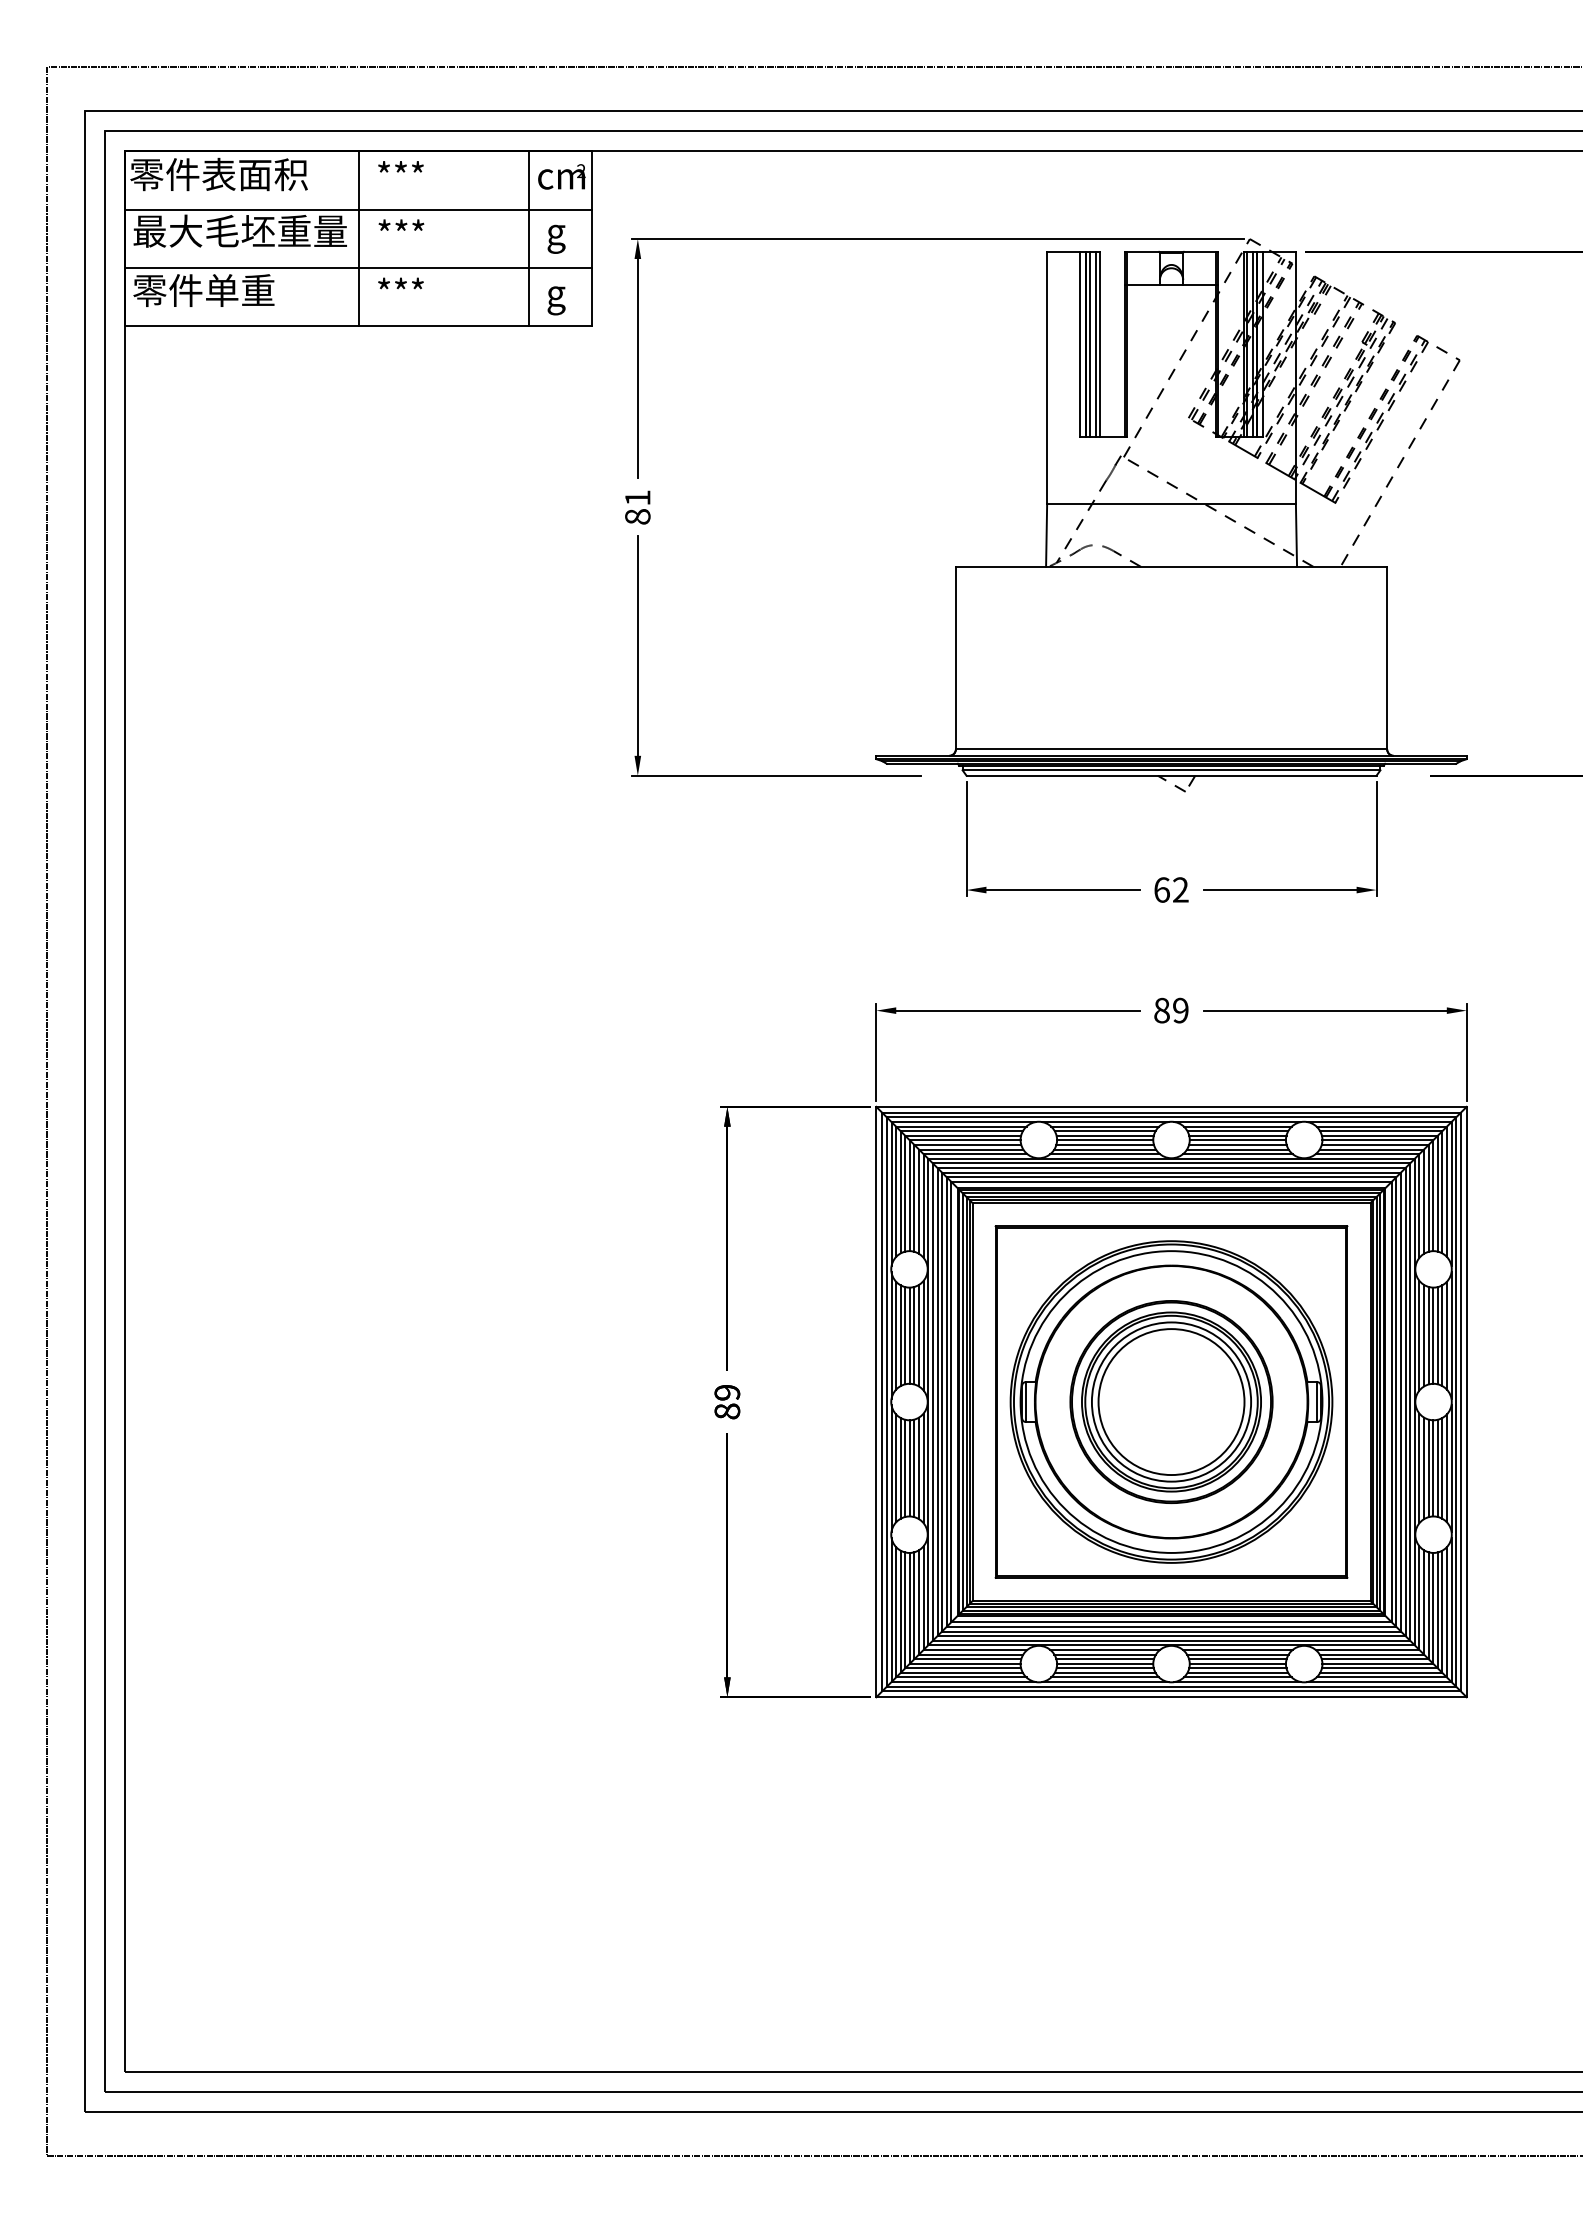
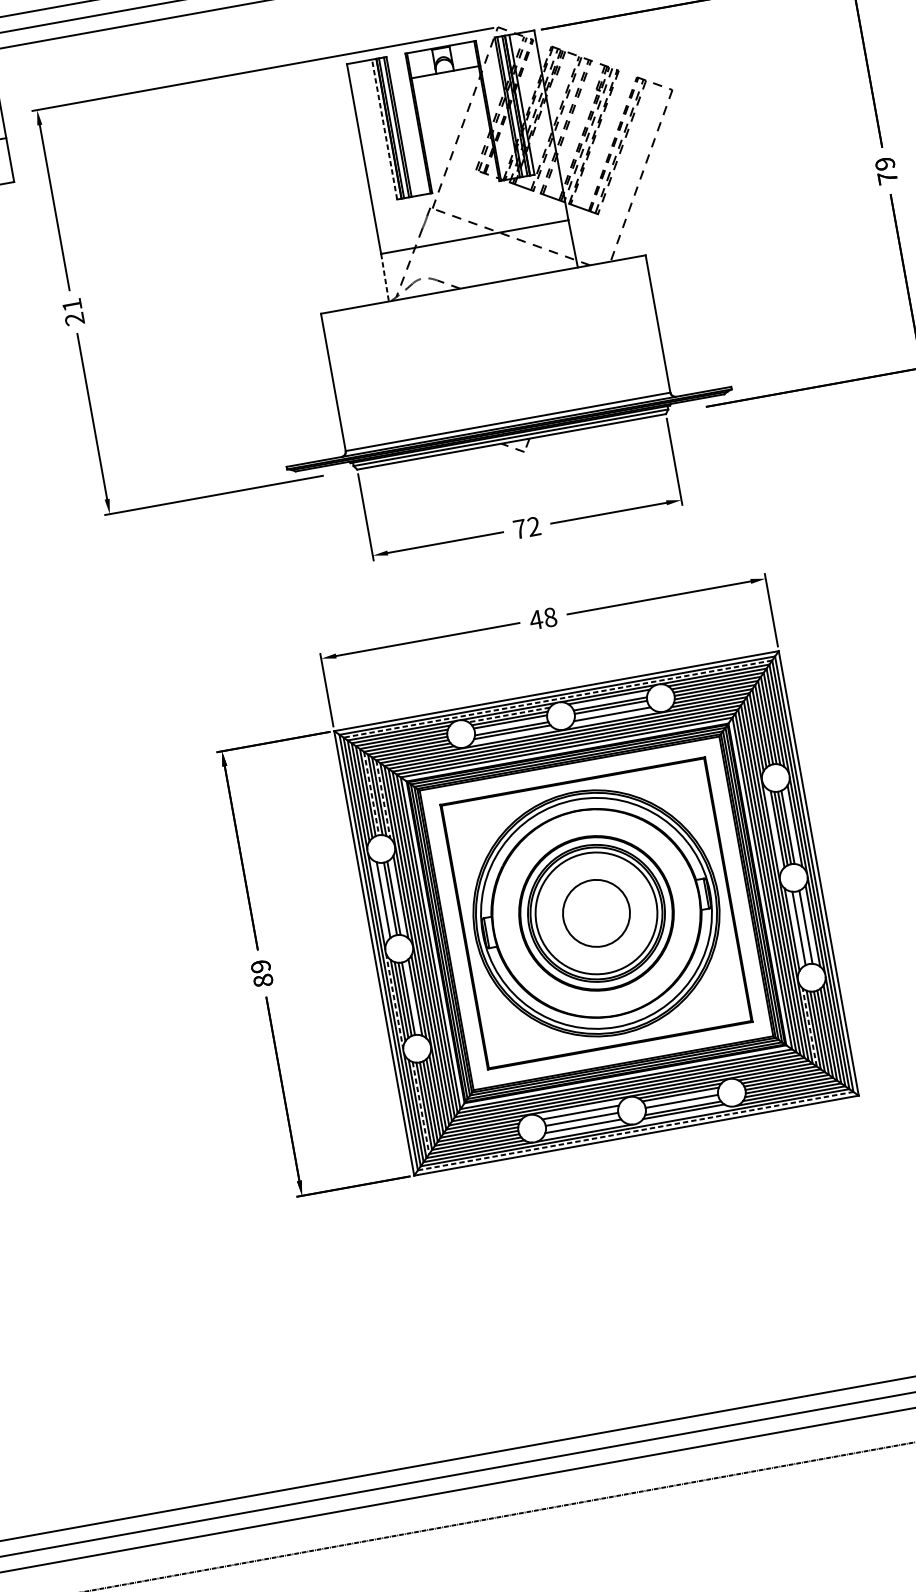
line: (1080, 344) -> (384, 129), solid -> dashed
text: (637, 516) -> (74, 319), 81 -> 21
line: (1046, 535) -> (384, 277), solid -> dashed
text: (1161, 889) -> (519, 528), 62 -> 72
text: (1170, 1010) -> (542, 618), 89 -> 48
line: (1171, 1117) -> (557, 699), solid -> dashed
line: (1105, 1126) -> (509, 714), solid -> dashed
line: (1237, 1131) -> (609, 700), removed
line: (1105, 1140) -> (511, 725), removed
line: (1237, 1144) -> (611, 710), removed
line: (1105, 1154) -> (513, 735), removed
line: (1237, 1154) -> (612, 718), removed
line: (909, 1196) -> (371, 794), solid -> dashed
line: (923, 1205) -> (383, 799), solid -> dashed
line: (896, 1335) -> (380, 900), removed
line: (905, 1335) -> (387, 899), removed
line: (919, 1335) -> (397, 897), removed
line: (1419, 1335) -> (774, 829), removed
line: (1442, 1335) -> (791, 826), removed
circle: (1171, 1402) -> (596, 913), size x0.6
line: (1442, 1467) -> (809, 925), removed
line: (891, 1468) -> (394, 1001), solid -> dashed
line: (914, 1468) -> (411, 998), removed
line: (1424, 1468) -> (795, 929), removed
line: (1433, 1468) -> (802, 927), removed
line: (1419, 1598) -> (809, 1027), solid -> dashed
line: (900, 1612) -> (420, 1108), solid -> dashed
line: (1105, 1649) -> (580, 1108), removed
line: (1105, 1659) -> (581, 1116), removed
line: (1237, 1659) -> (681, 1098), removed
line: (1104, 1668) -> (582, 1123), removed
line: (1237, 1668) -> (682, 1105), removed
line: (1105, 1677) -> (584, 1129), removed
line: (1237, 1682) -> (684, 1115), removed
line: (1172, 1691) -> (636, 1131), solid -> dashed

